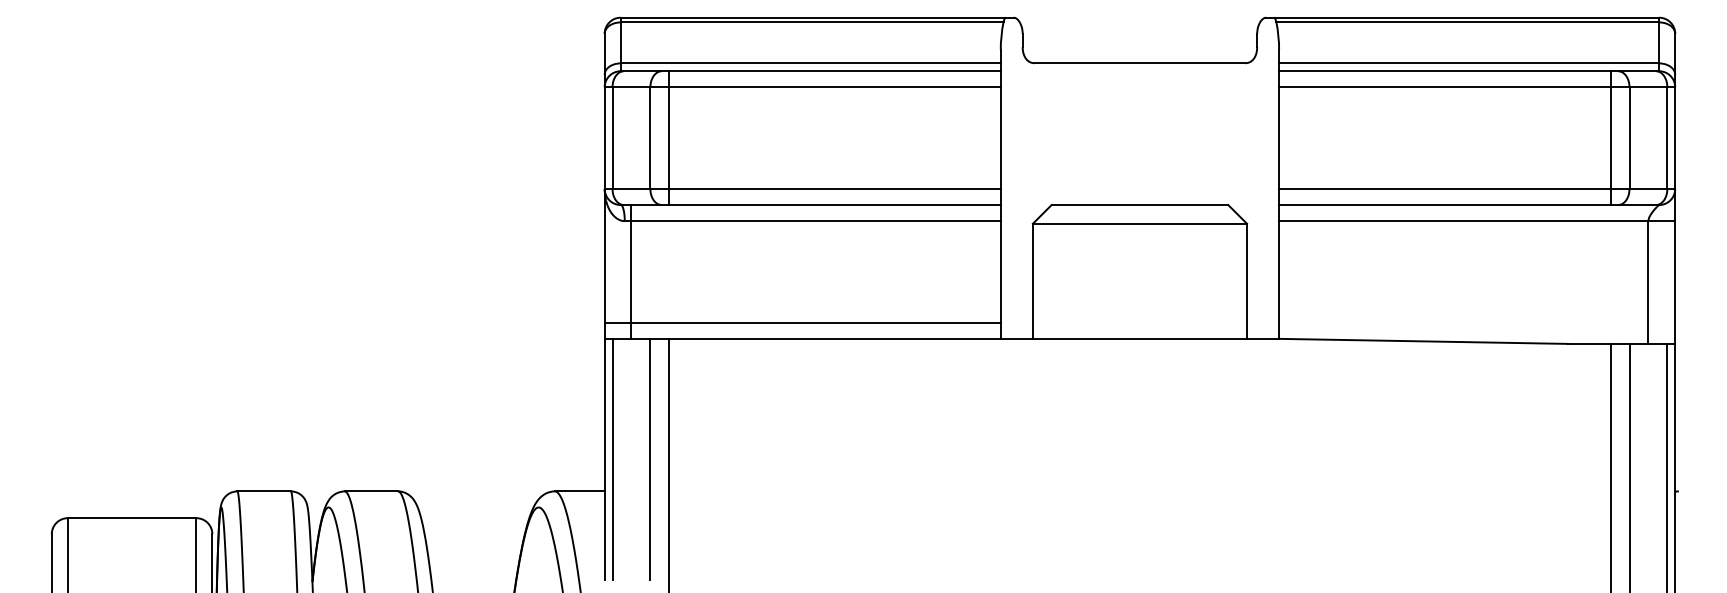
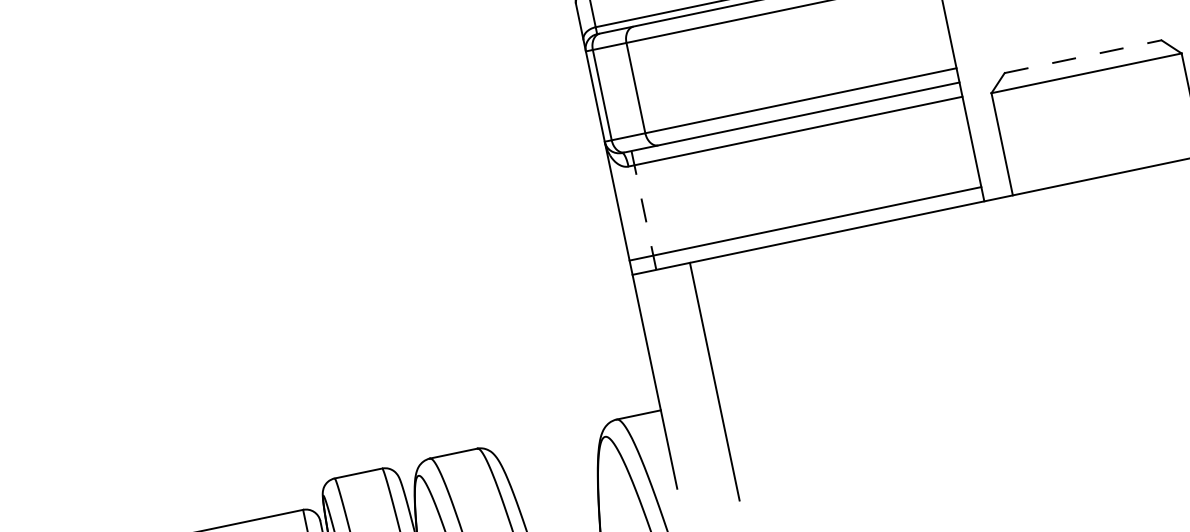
line: (669, 138) -> (652, 84), removed
line: (1140, 205) -> (1083, 57), solid -> dashed
line: (631, 271) -> (643, 210), solid -> dashed
line: (612, 458) -> (661, 379), removed
line: (650, 458) -> (695, 372), removed

